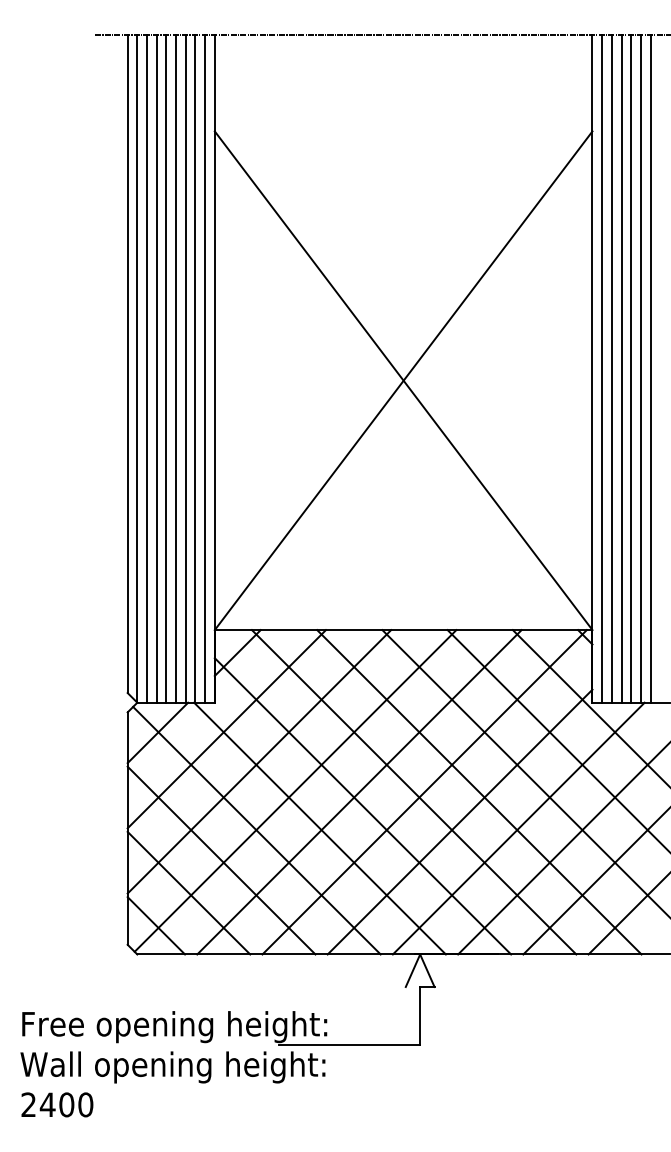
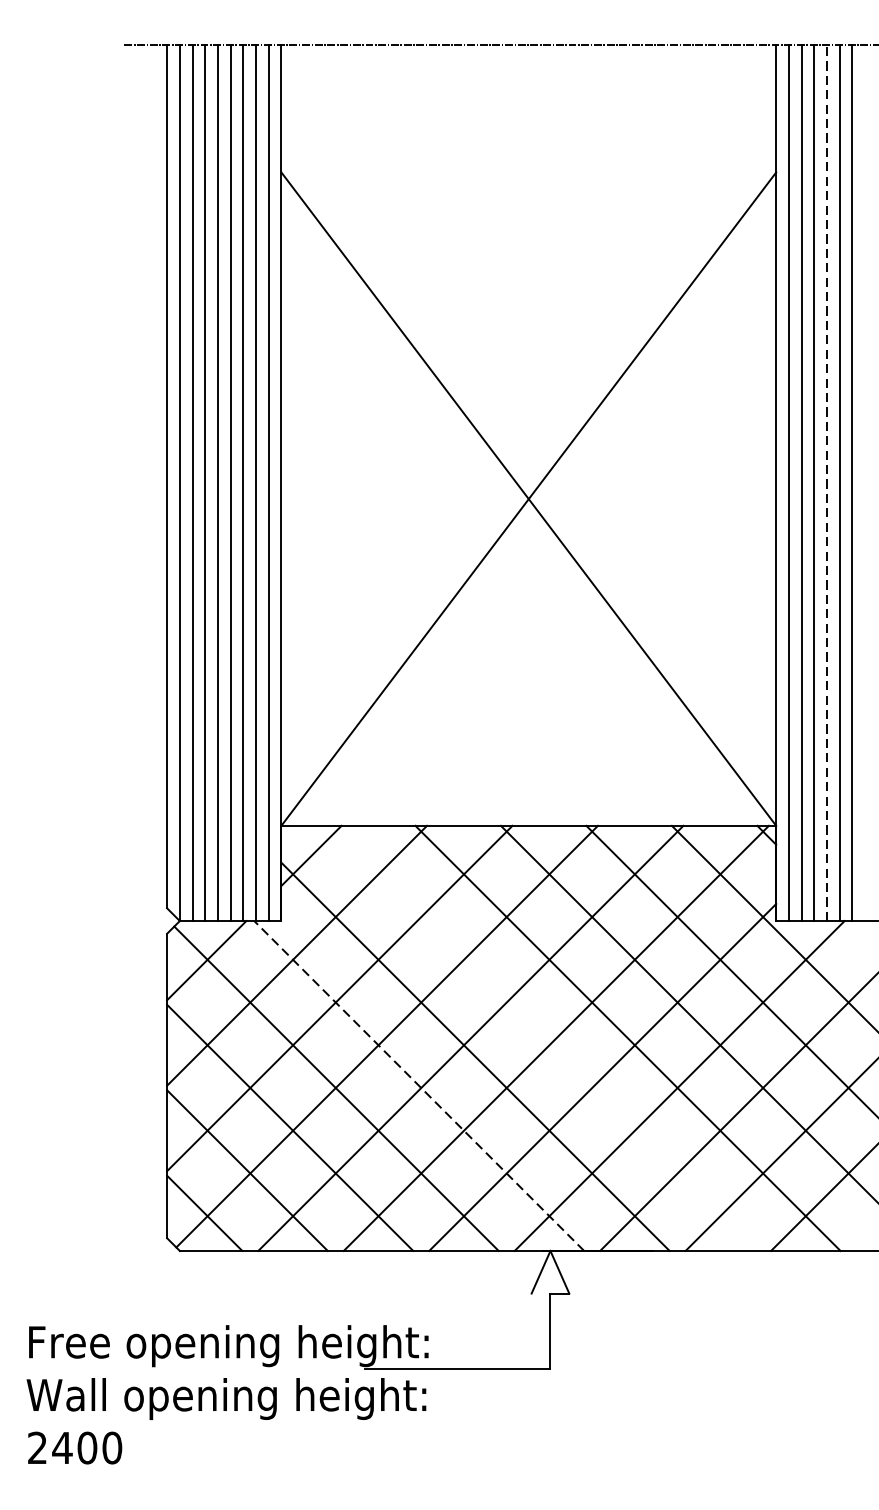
line: (631, 368) -> (827, 483), solid -> dashed
line: (413, 792) -> (541, 1038), removed
line: (319, 828) -> (418, 1085), solid -> dashed

